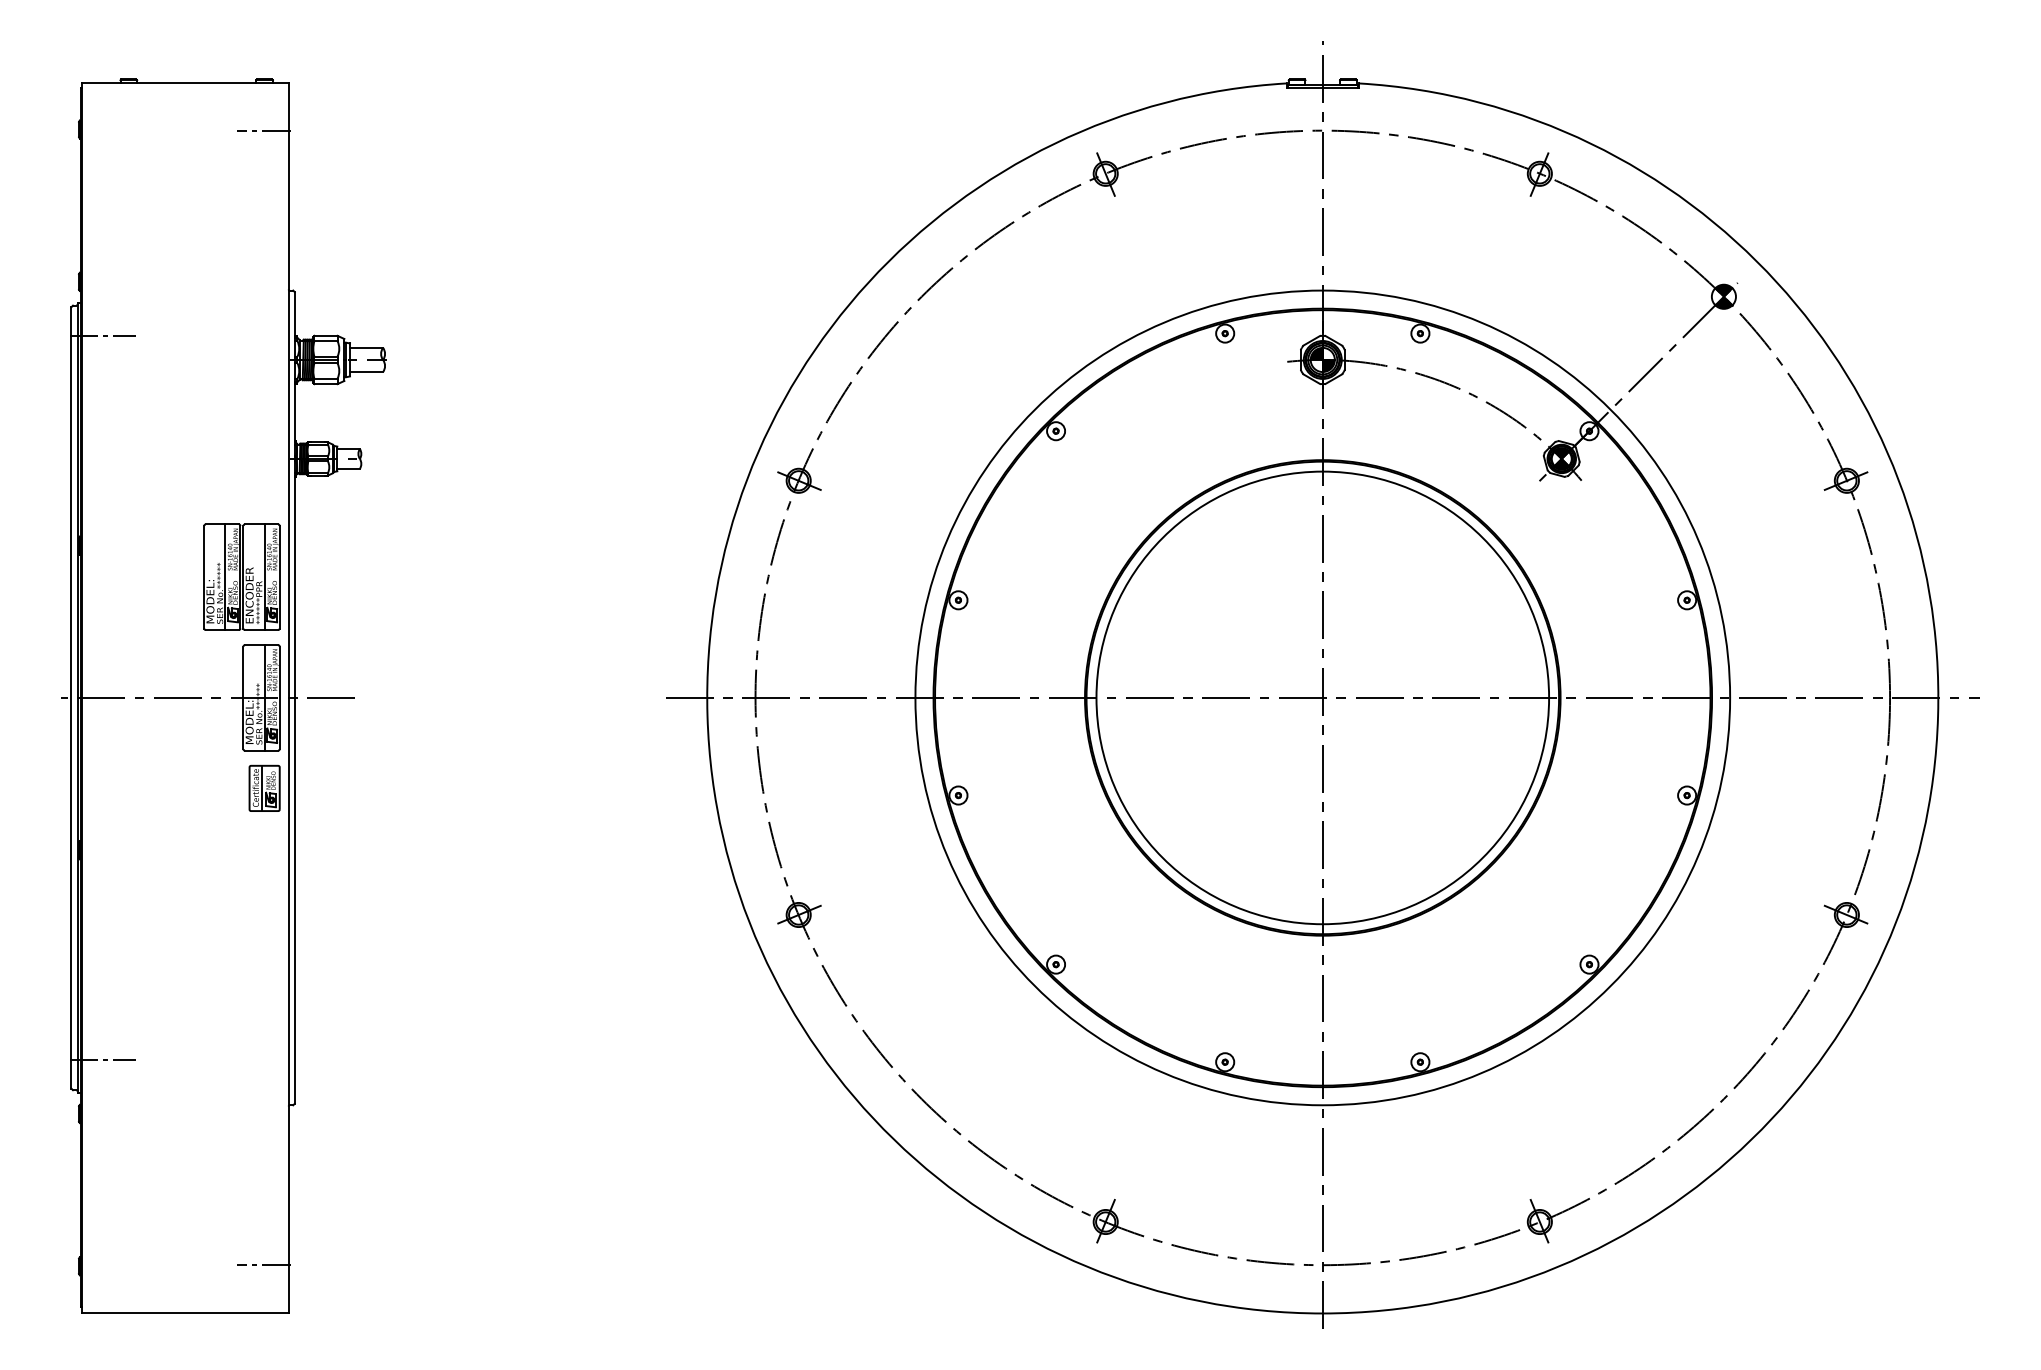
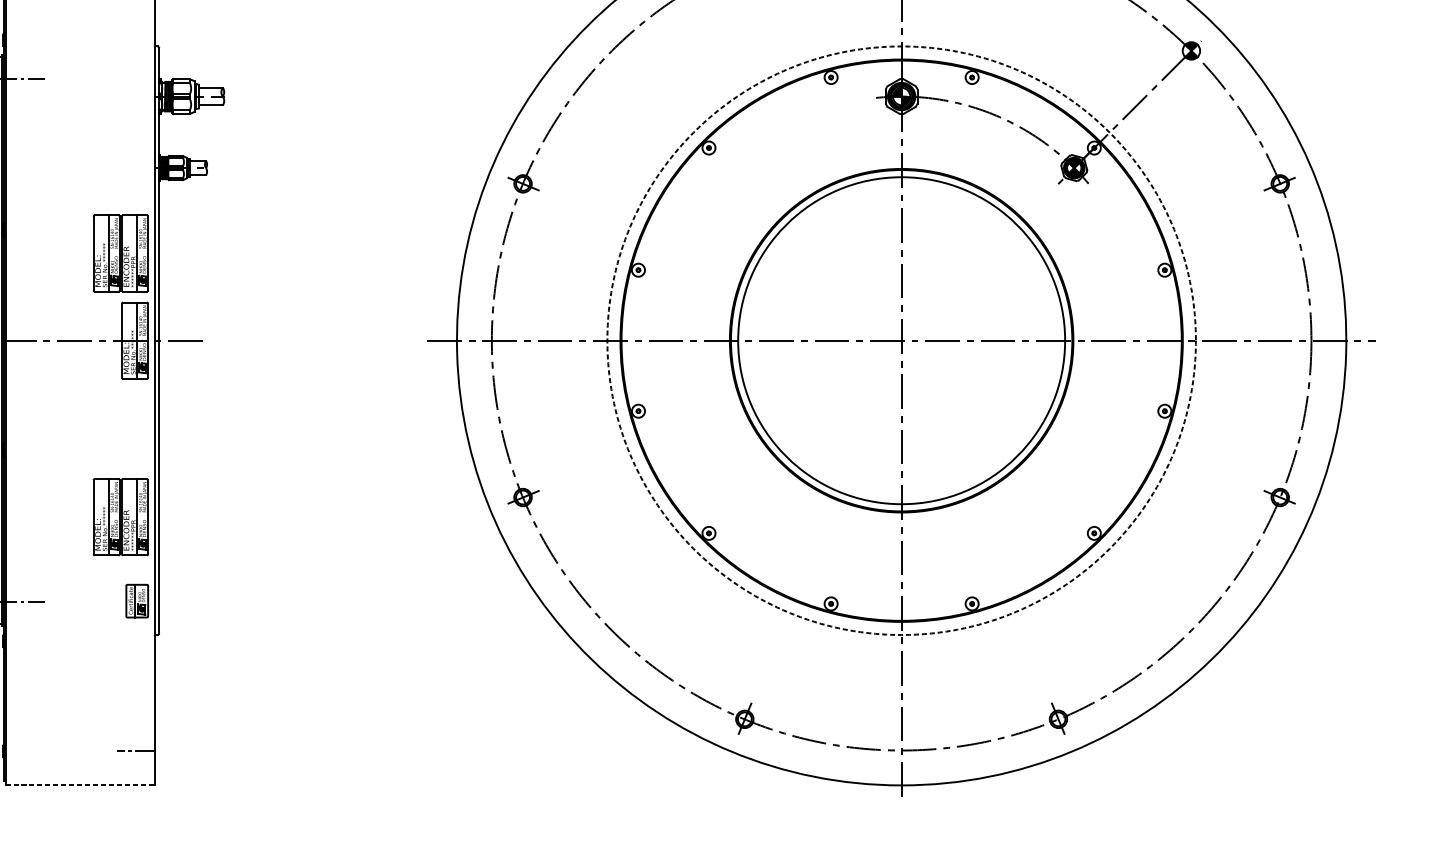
circle: (1322, 697) -> (901, 340), solid -> dashed
part: (264, 787) -> (137, 600), moved
part: (241, 941) -> (120, 516), added
line: (186, 1313) -> (80, 785), solid -> dashed

